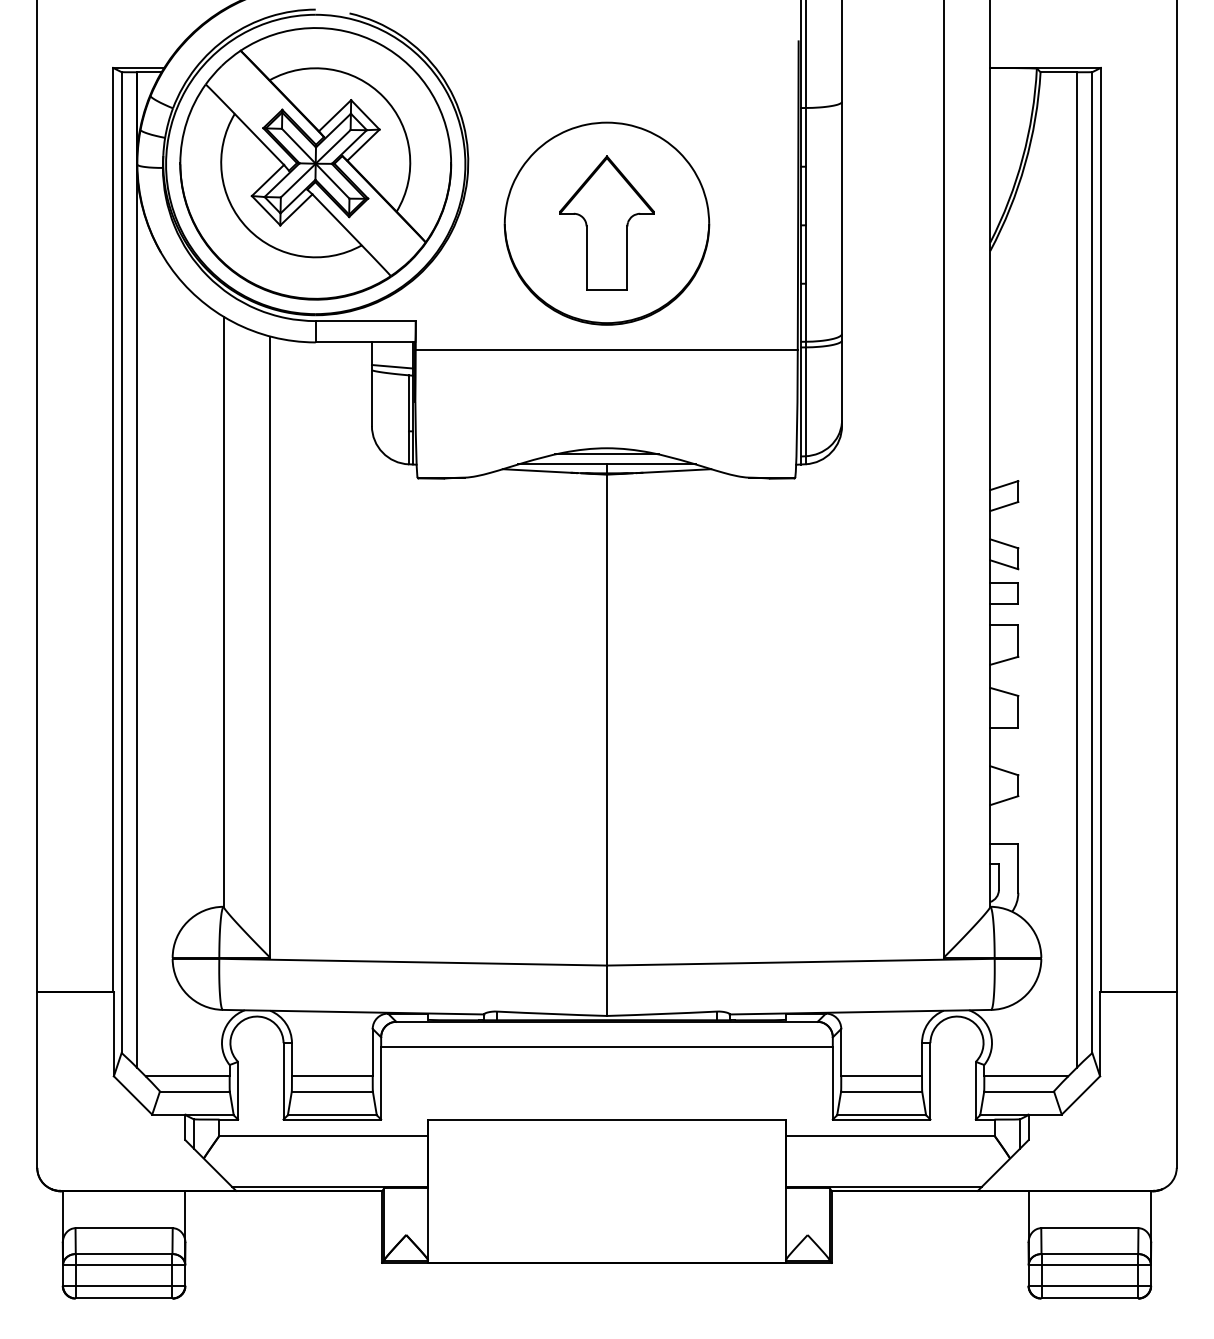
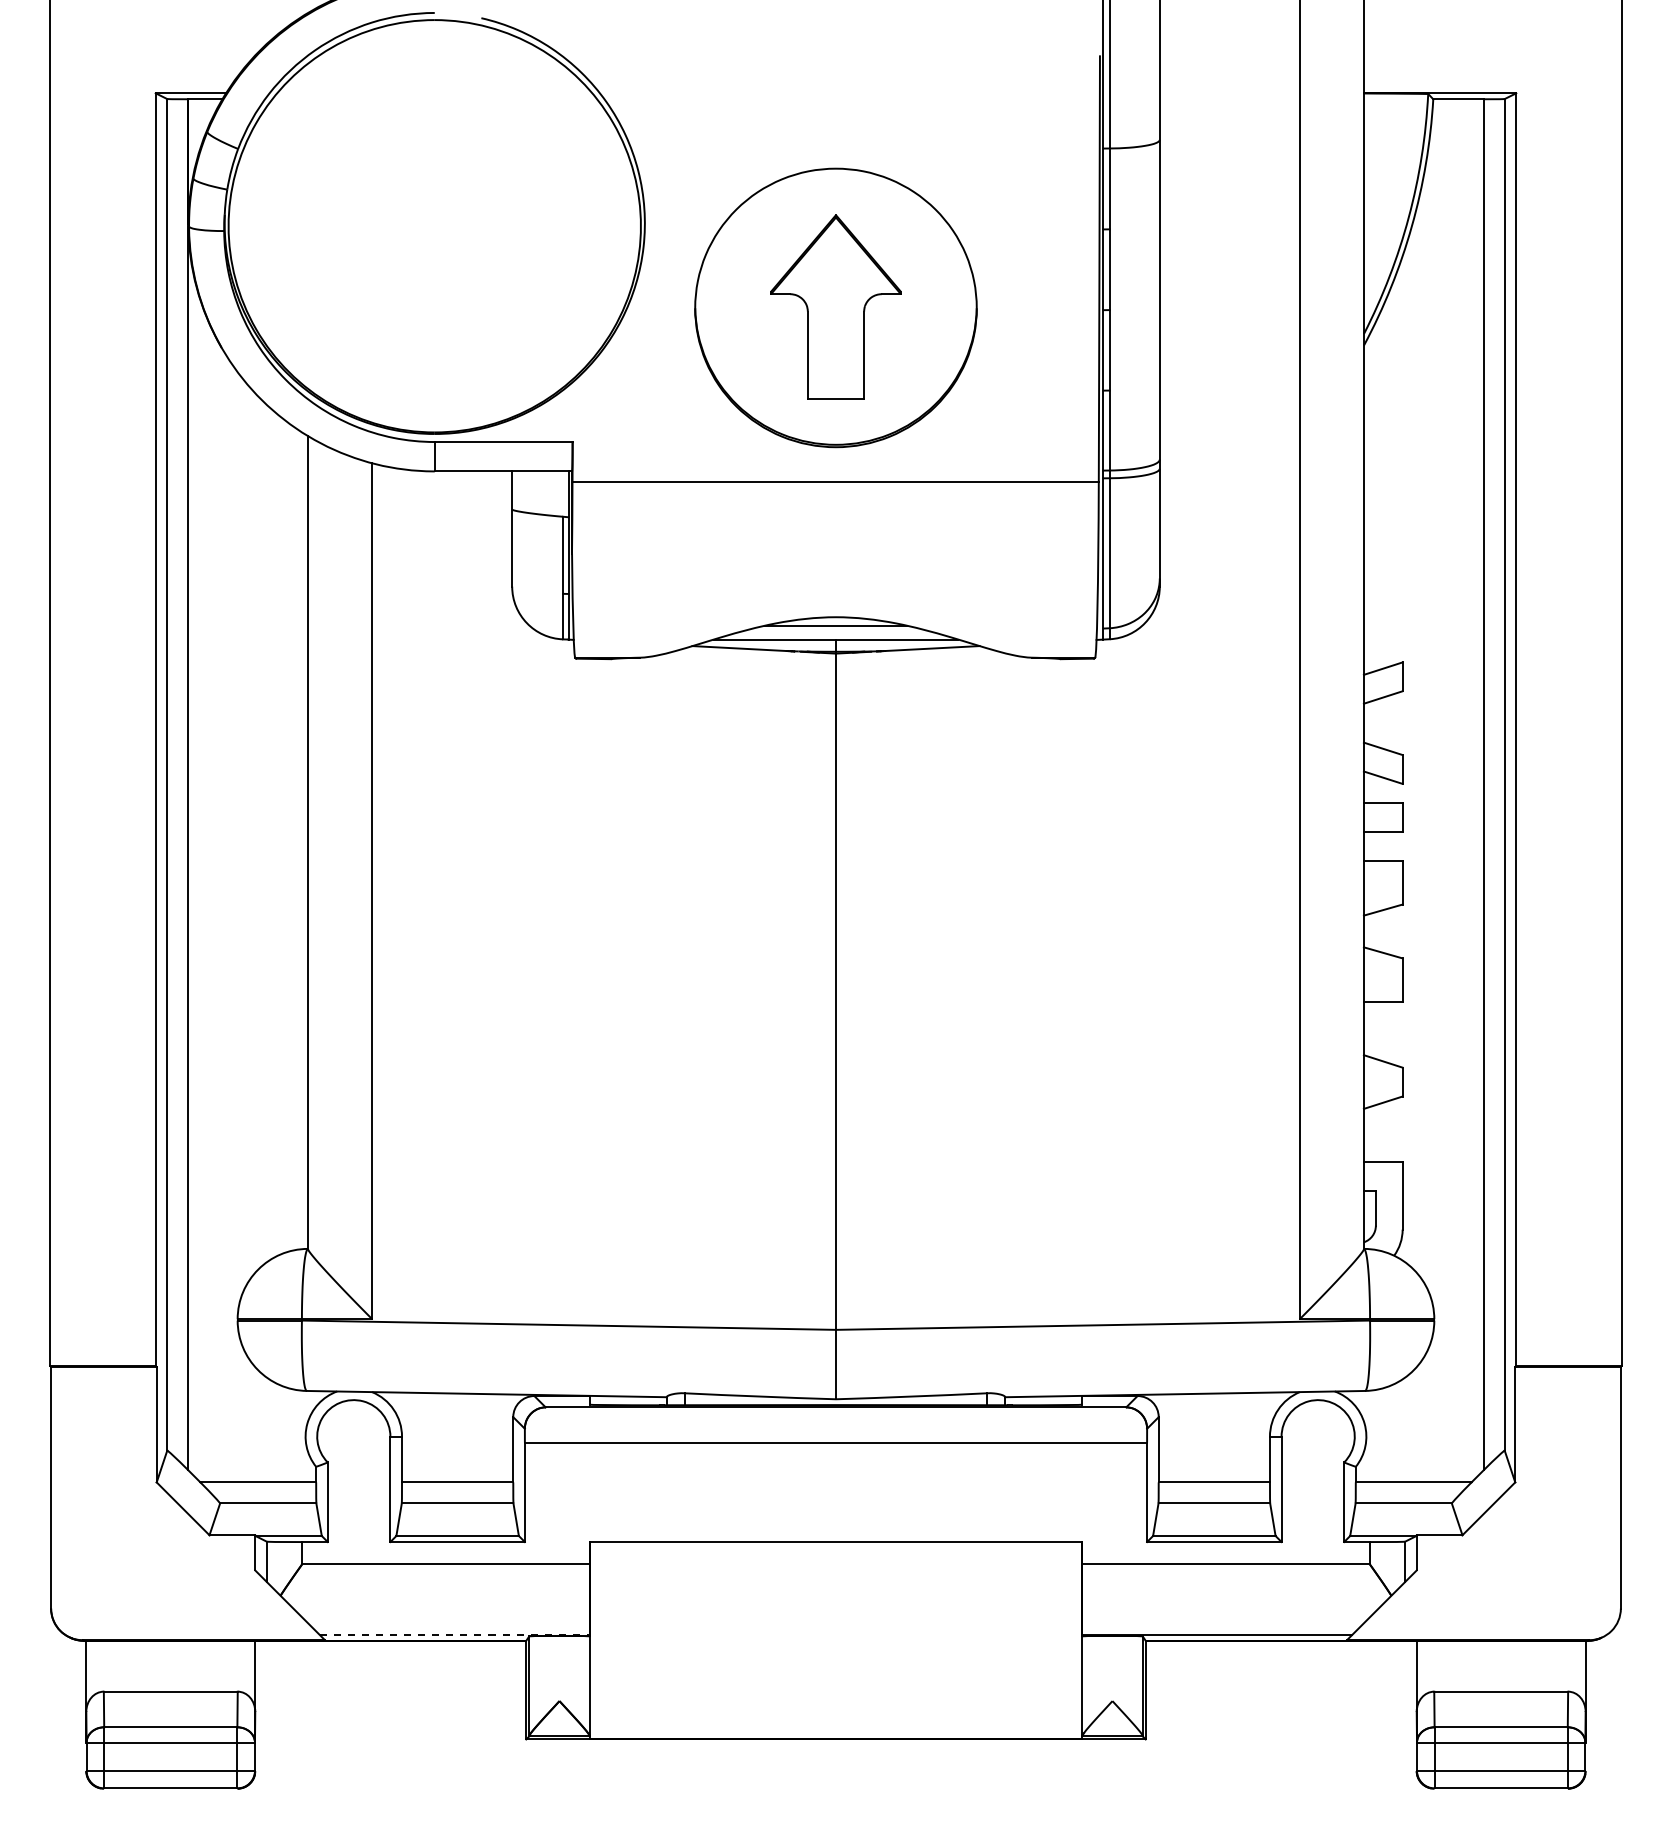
part: (315, 163) -> (434, 225), removed
line: (392, 366) -> (540, 504), removed
line: (330, 1186) -> (455, 1634), solid -> dashed

